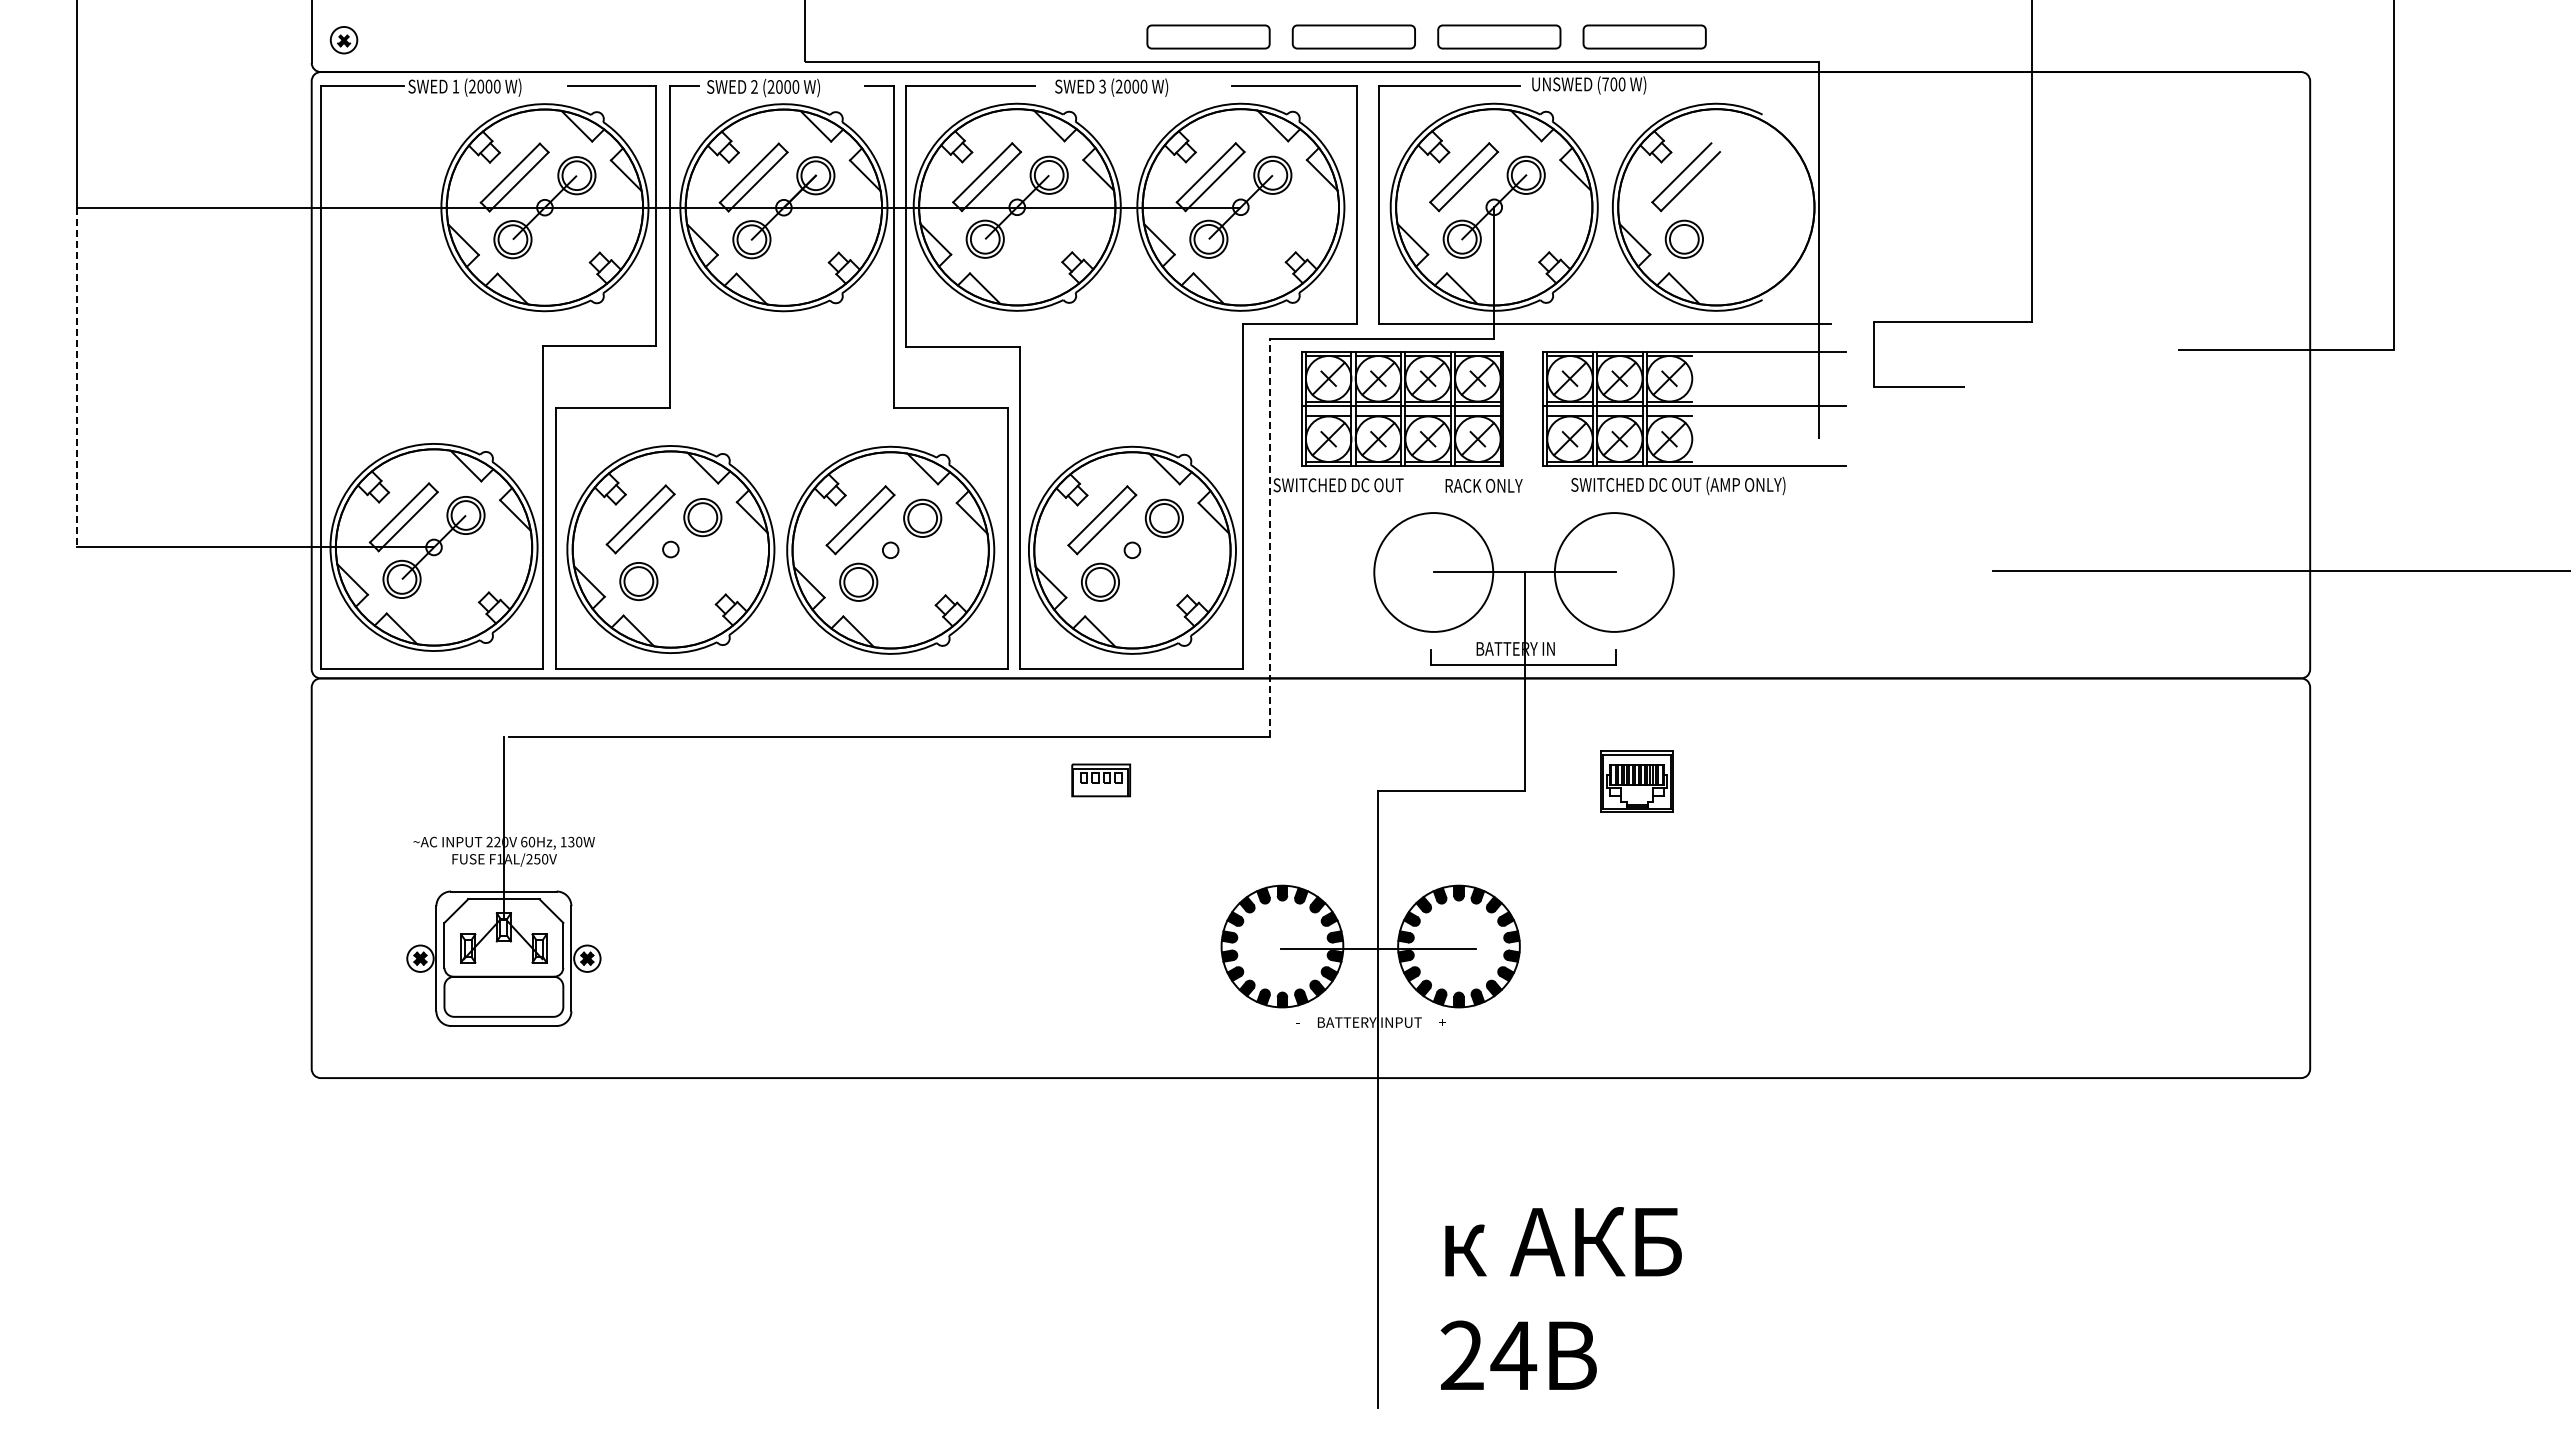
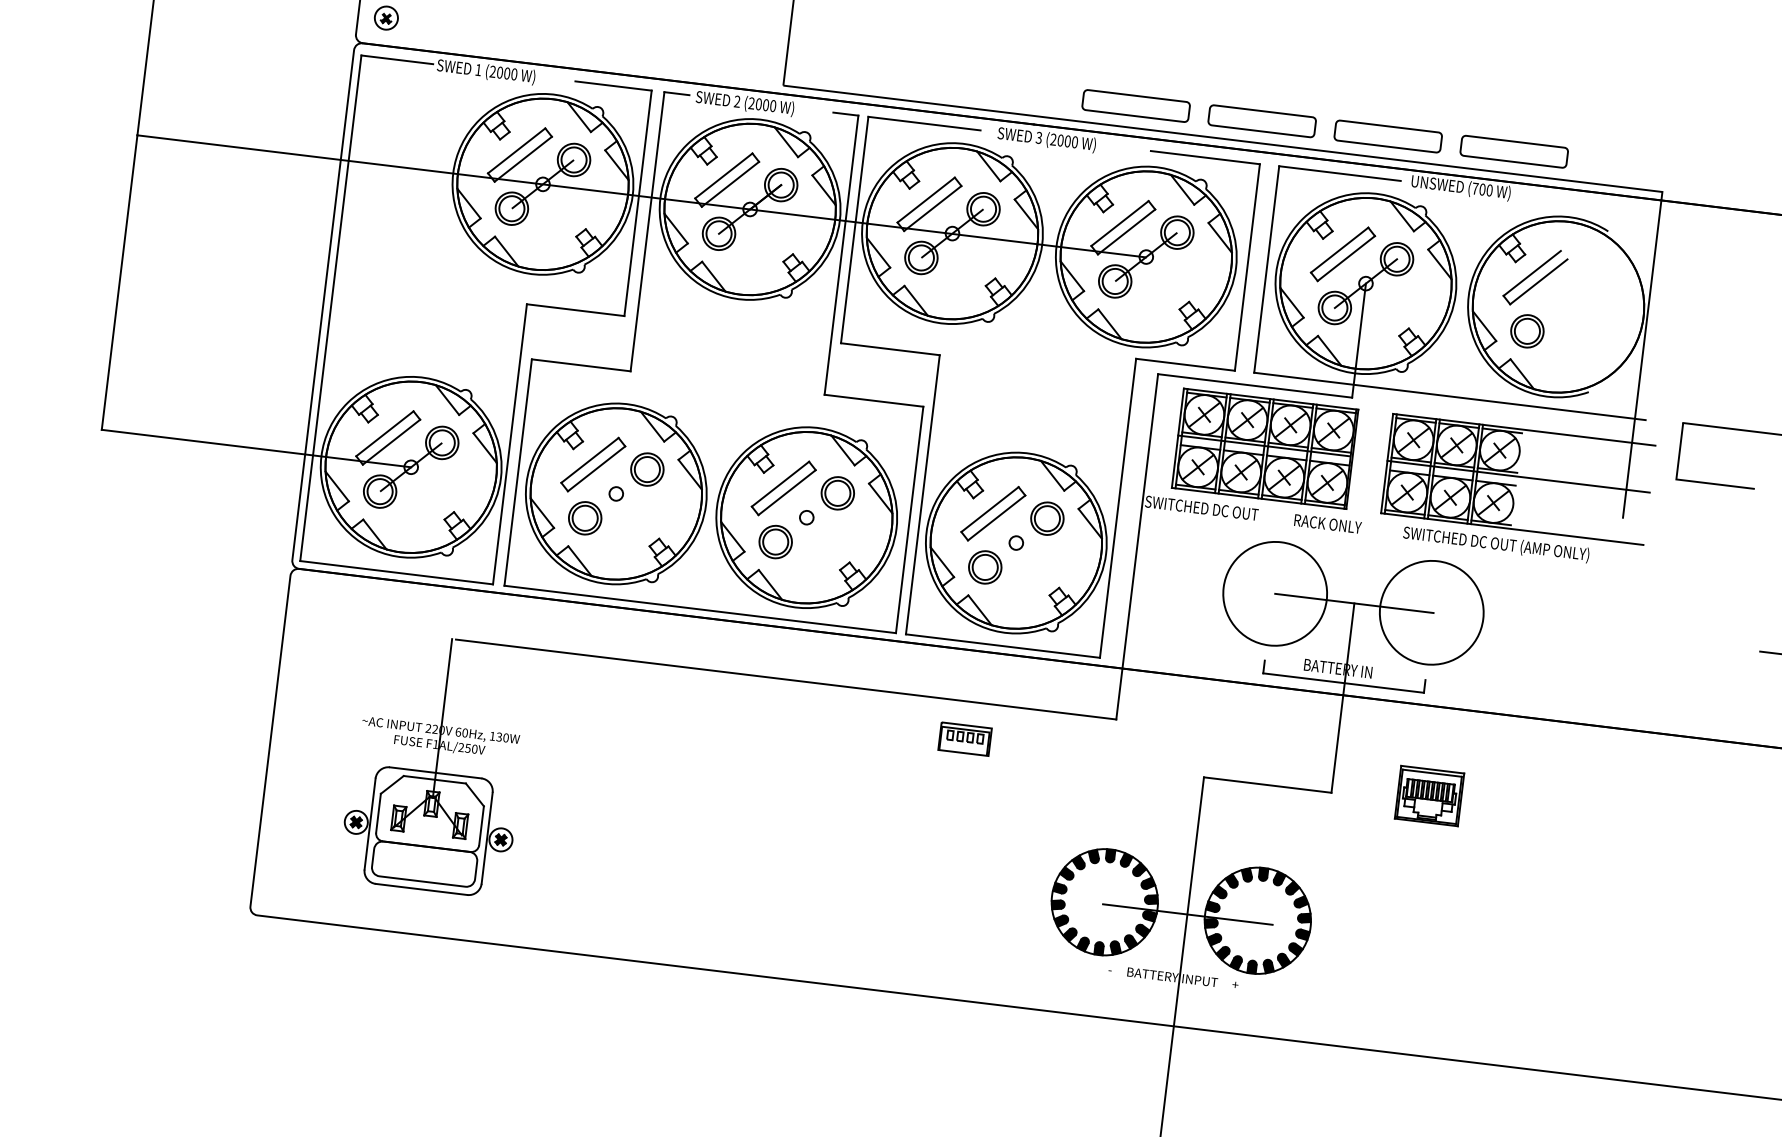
line: (77, 377) -> (119, 282), dashed -> solid
line: (1270, 537) -> (1137, 546), dashed -> solid

